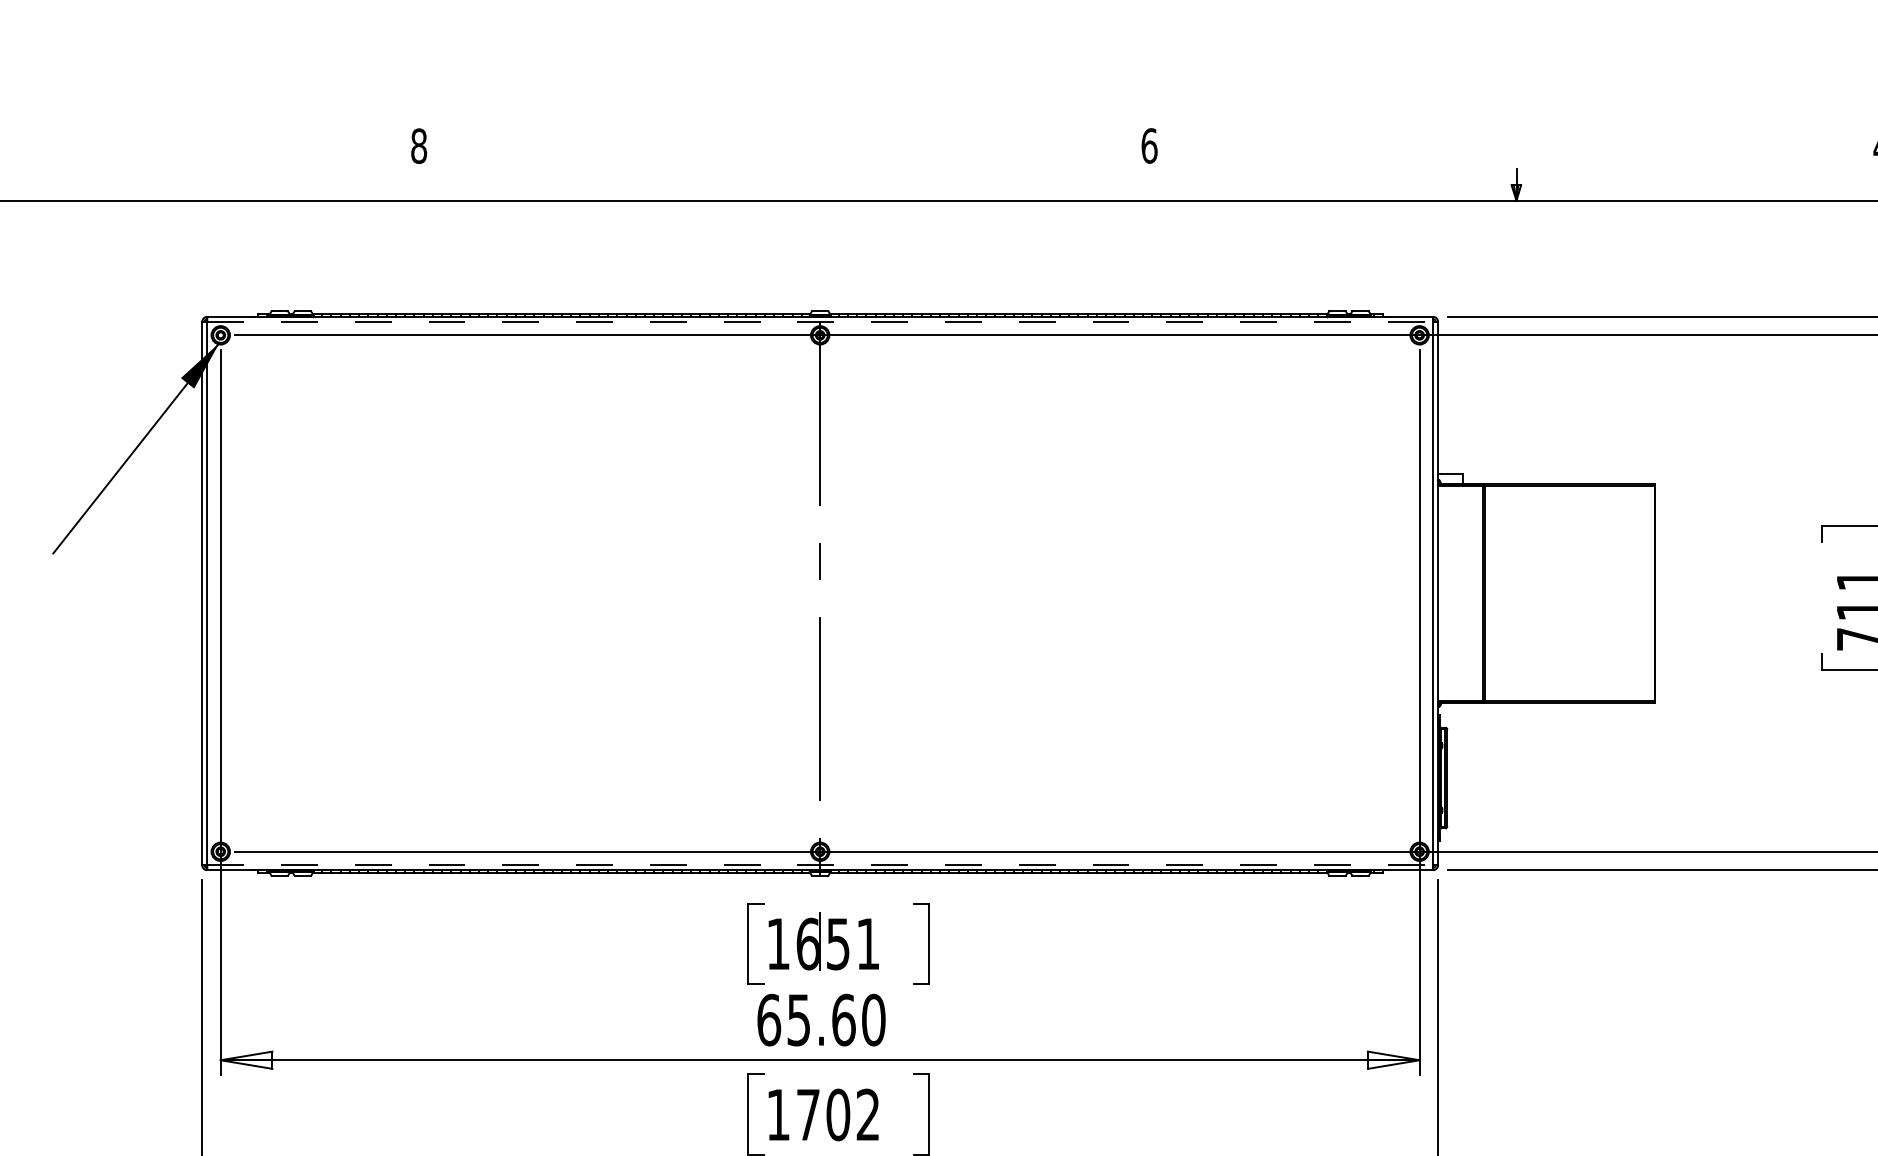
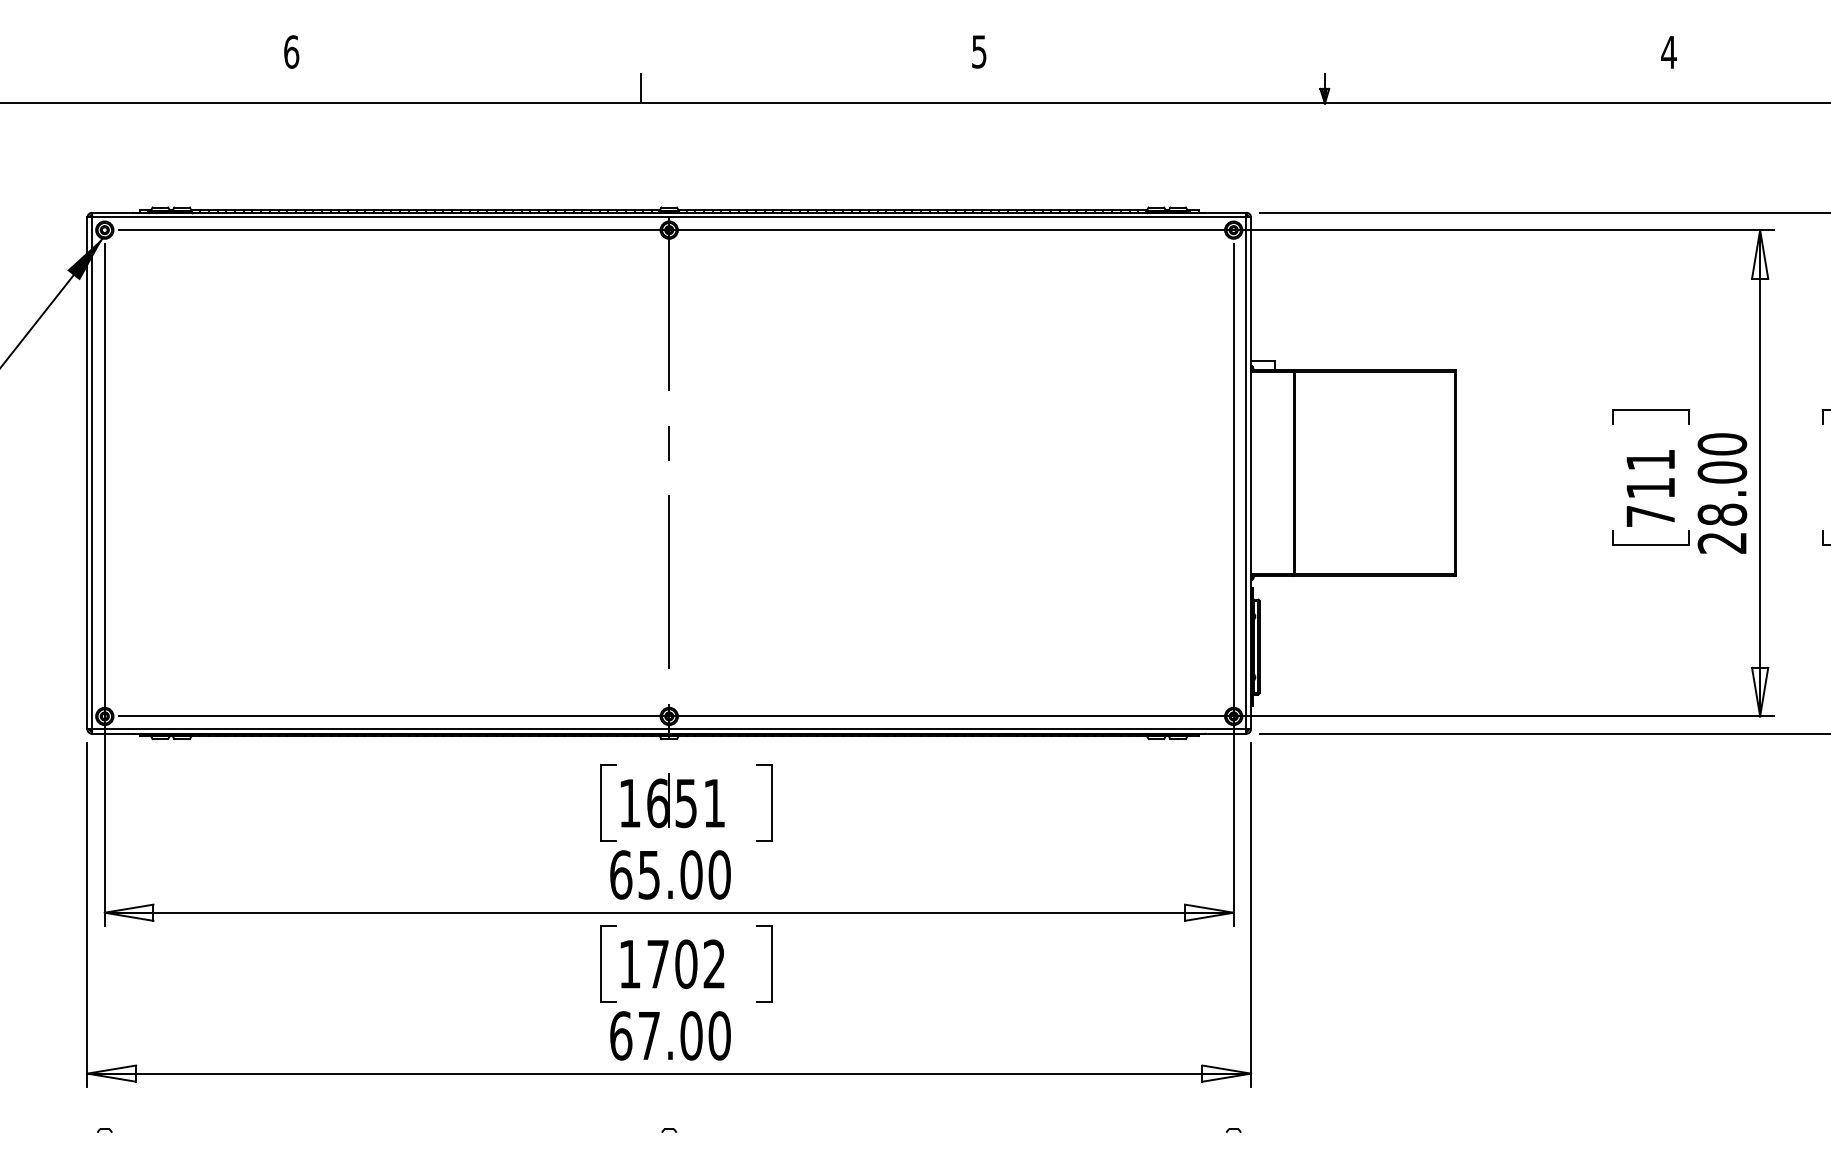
text: (419, 145) -> (291, 51), 8 -> 6
text: (1149, 145) -> (979, 51), 6 -> 5
line: (790, 184) -> (641, 88), added
line: (820, 321) -> (669, 217), dashed -> solid
line: (820, 865) -> (669, 729), dashed -> solid
text: (843, 1019) -> (691, 874), 65.60 -> 65.00

